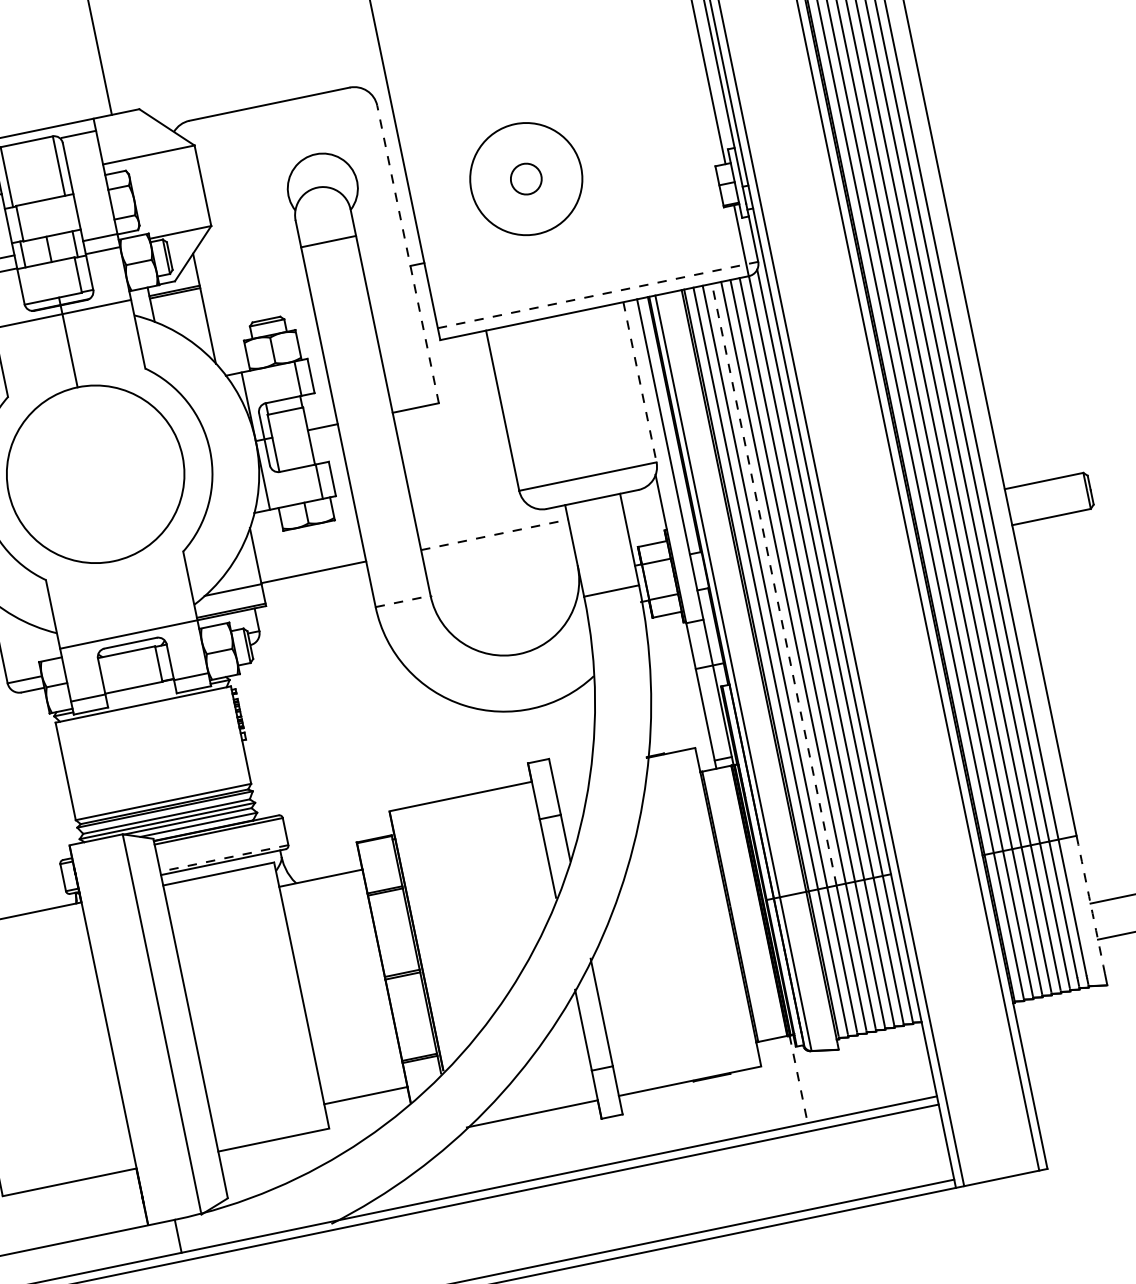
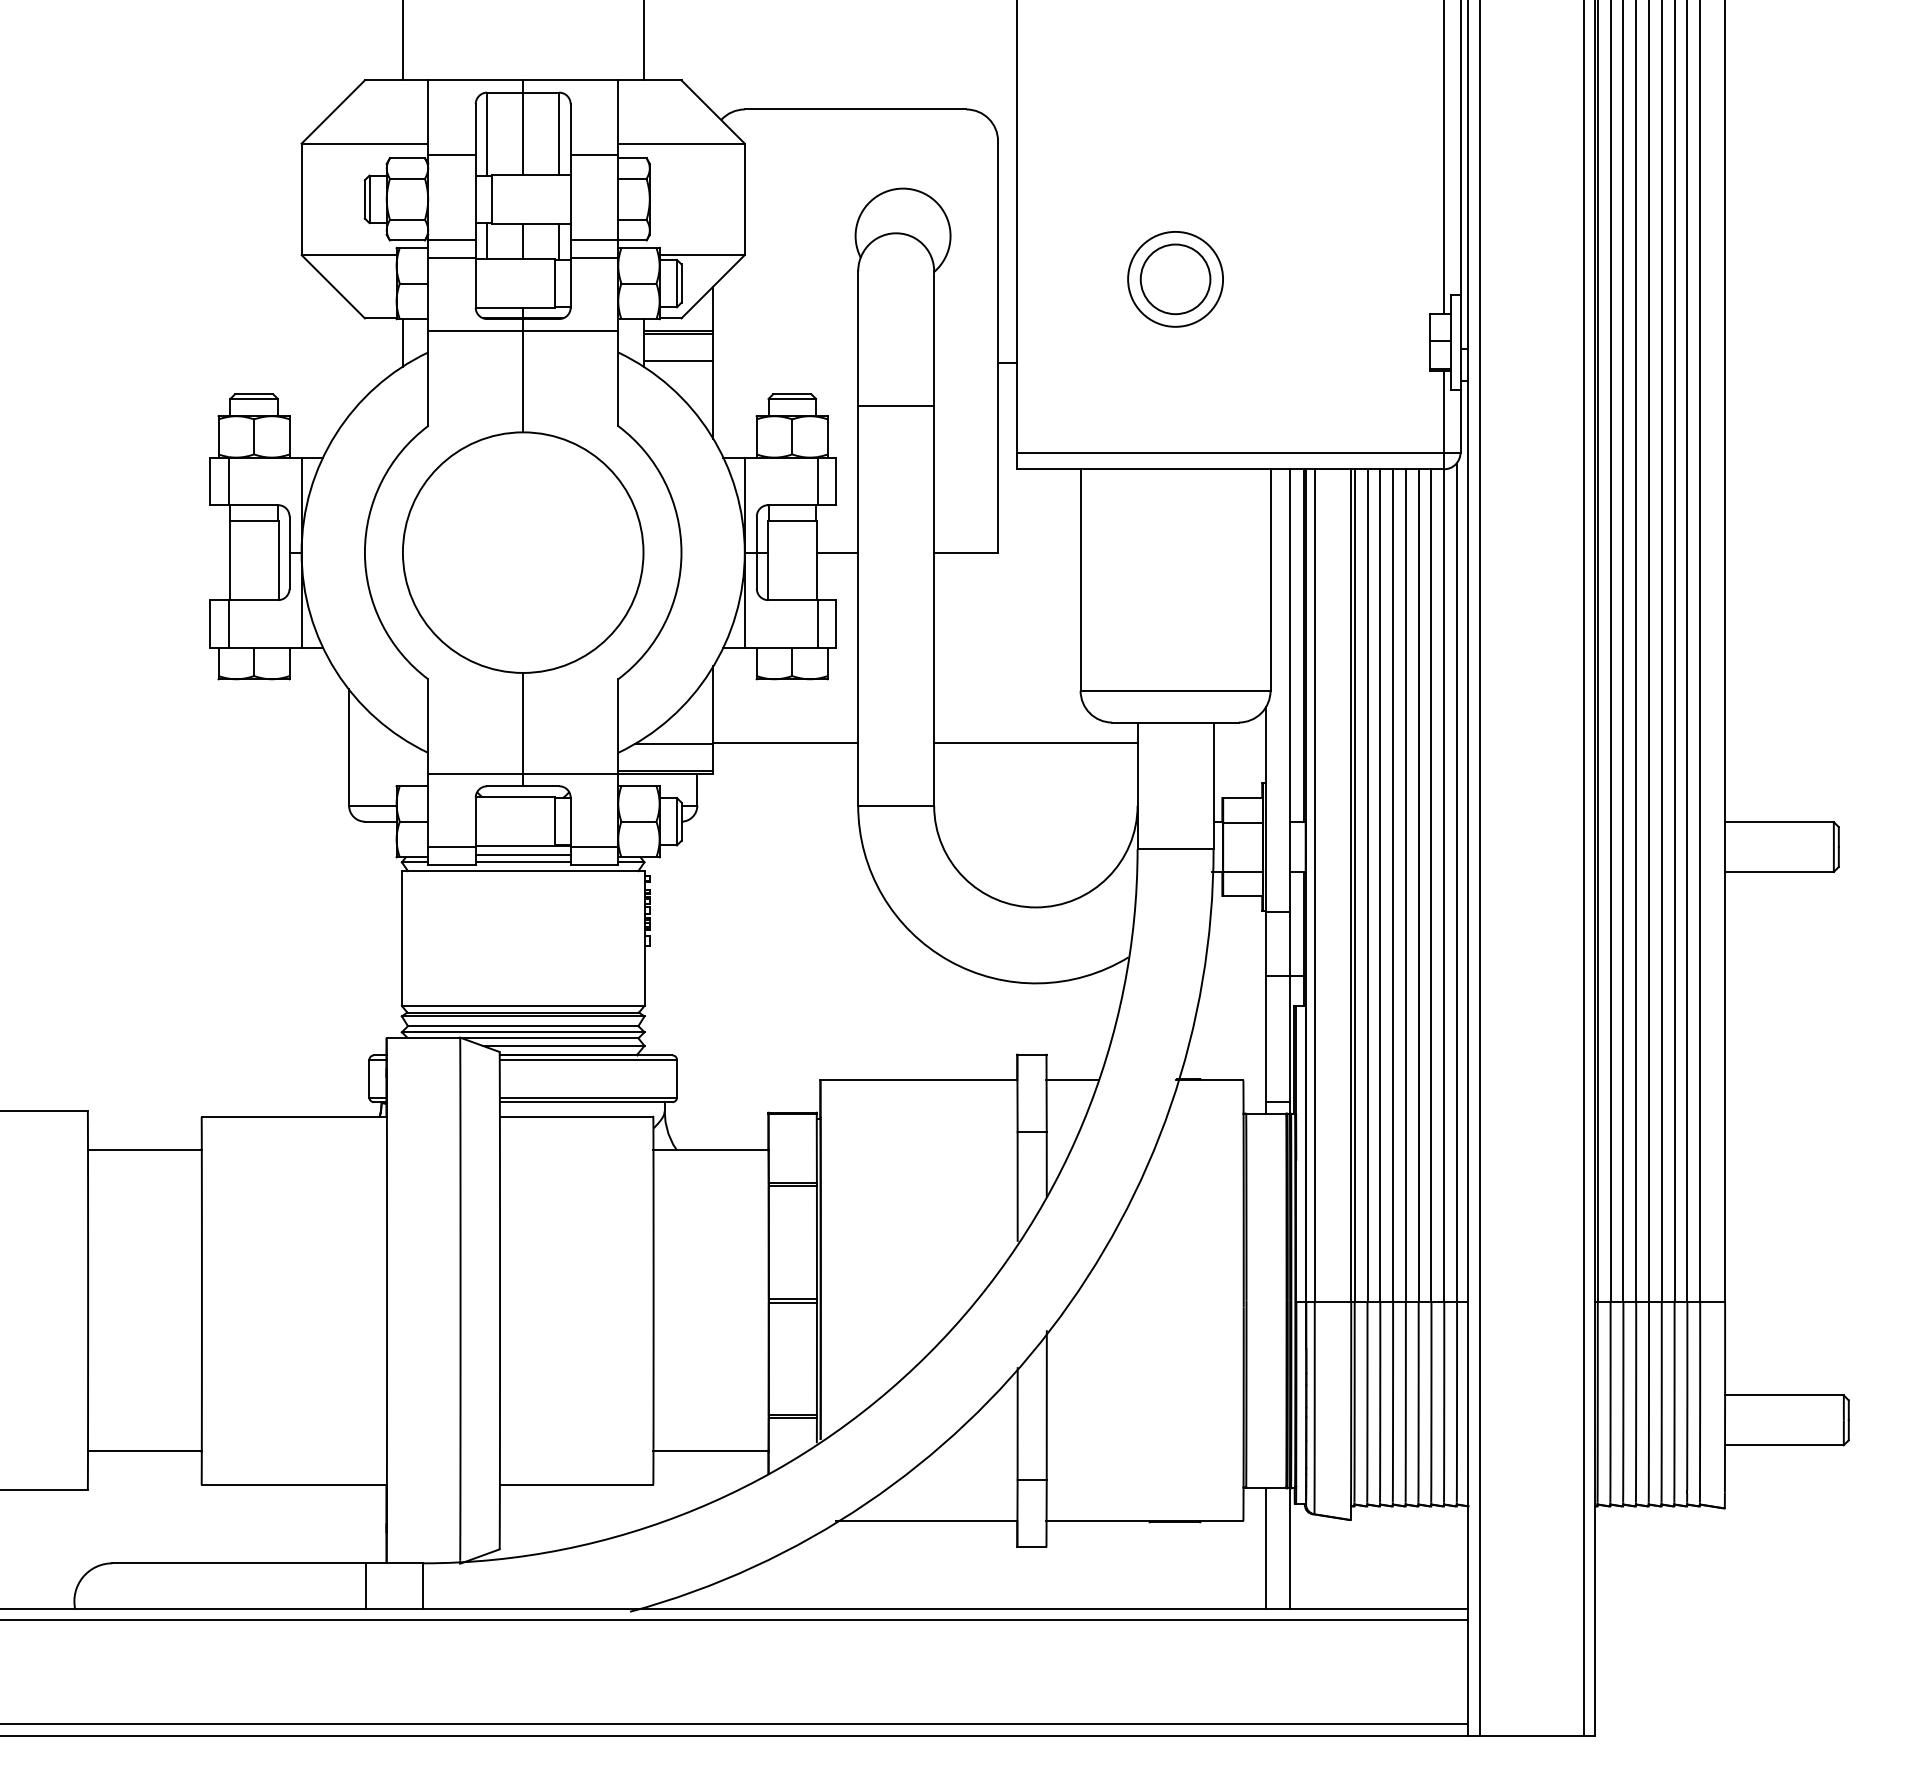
line: (79, 134) -> (594, 155), moved
line: (32, 166) -> (523, 127), added
circle: (526, 178) -> (1175, 278), size x0.62
circle: (526, 179) -> (1175, 279), size x1.67
line: (328, 241) -> (896, 406), moved
line: (408, 254) -> (998, 346), dashed -> solid
line: (597, 294) -> (1238, 452), dashed -> solid
line: (179, 312) -> (678, 361), added
line: (639, 382) -> (1270, 580), dashed -> solid
line: (494, 534) -> (1035, 742), dashed -> solid
line: (774, 584) -> (1393, 885), dashed -> solid
line: (403, 601) -> (896, 805), dashed -> solid
line: (122, 602) -> (523, 729), added
line: (140, 692) -> (522, 854), added
line: (141, 698) -> (522, 862), added
line: (571, 773) -> (1072, 1080), added
line: (224, 858) -> (588, 1097), dashed -> solid
arc: (1091, 905) -> (1725, 1397), dashed -> solid
line: (798, 1079) -> (1289, 1548), dashed -> solid
line: (781, 1082) -> (1265, 1547), added
line: (136, 1244) -> (365, 1585), added

